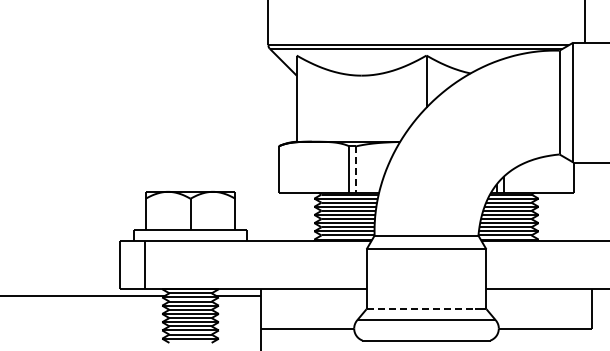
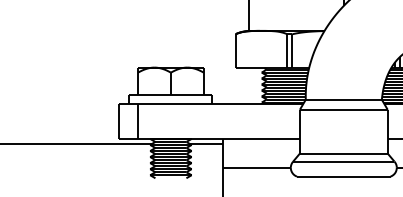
line: (356, 170) -> (292, 51), dashed -> solid
line: (421, 309) -> (340, 153), dashed -> solid

